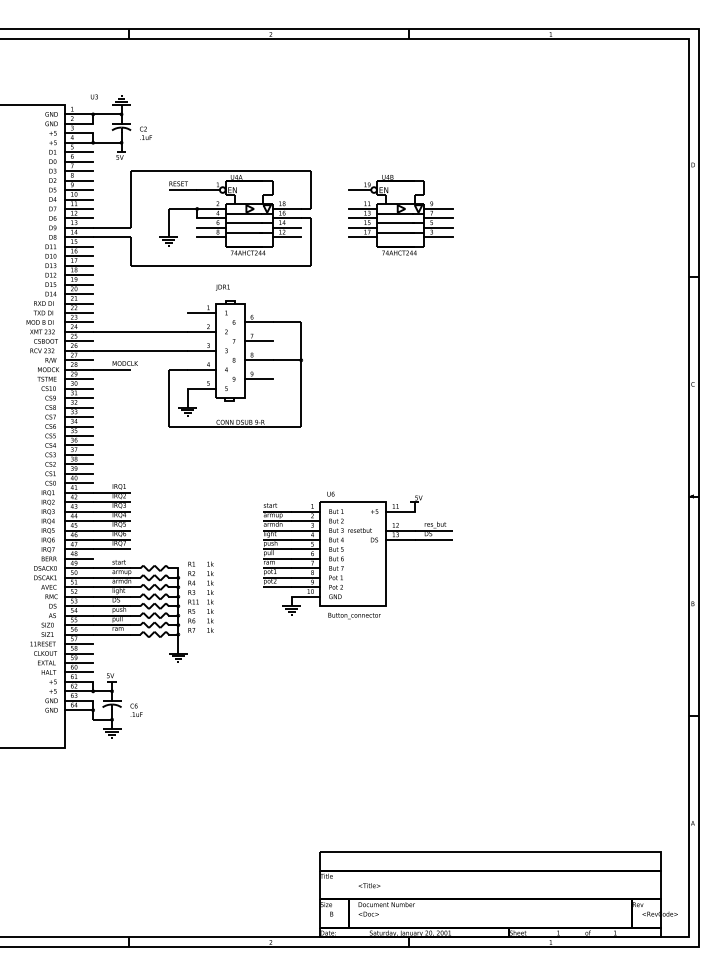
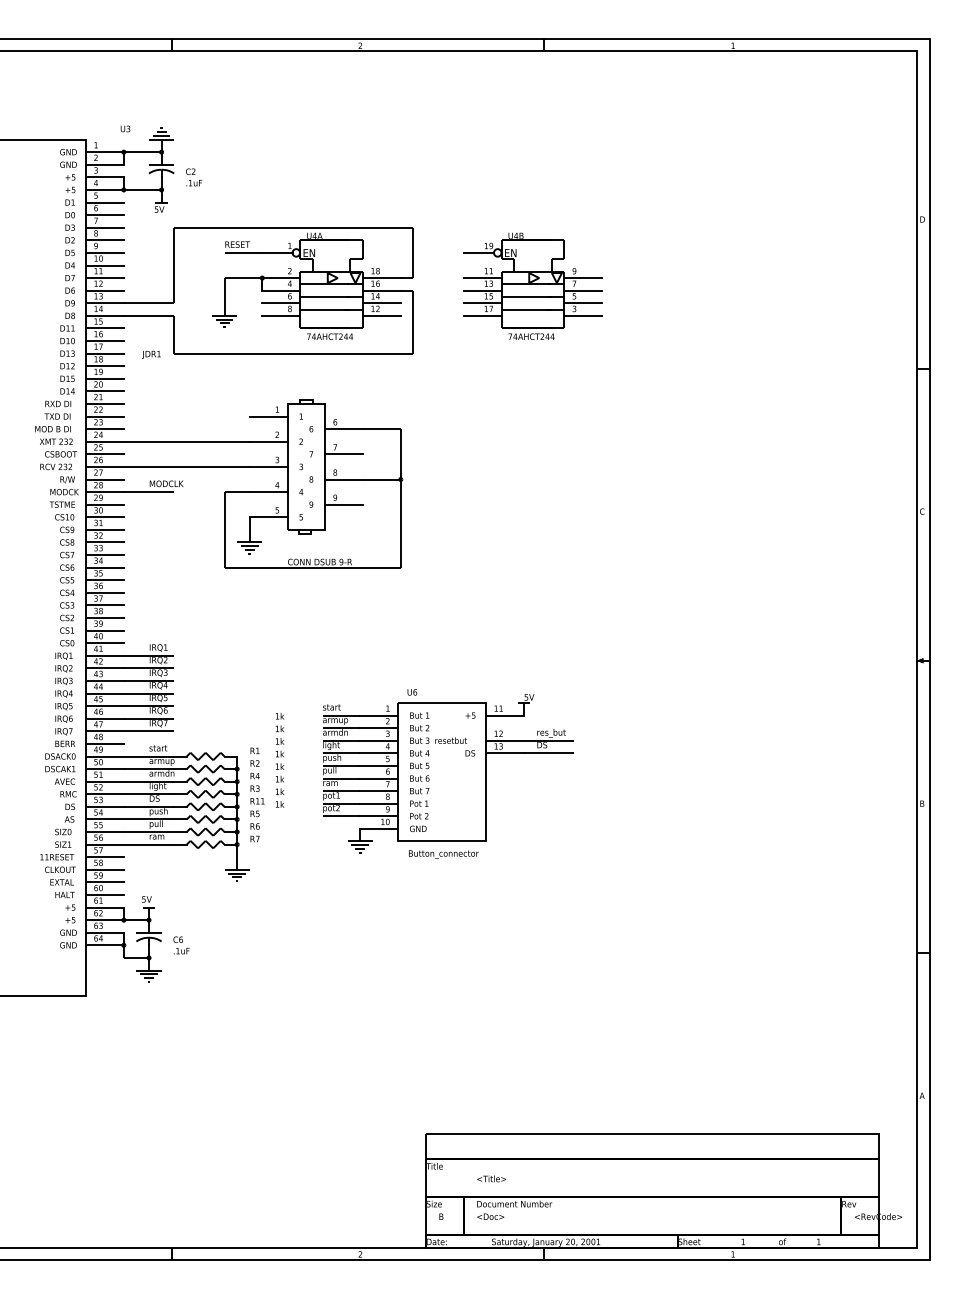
text: (222, 287) -> (150, 354), moved
part: (357, 555) -> (447, 773), moved
text: (210, 596) -> (280, 759), moved

